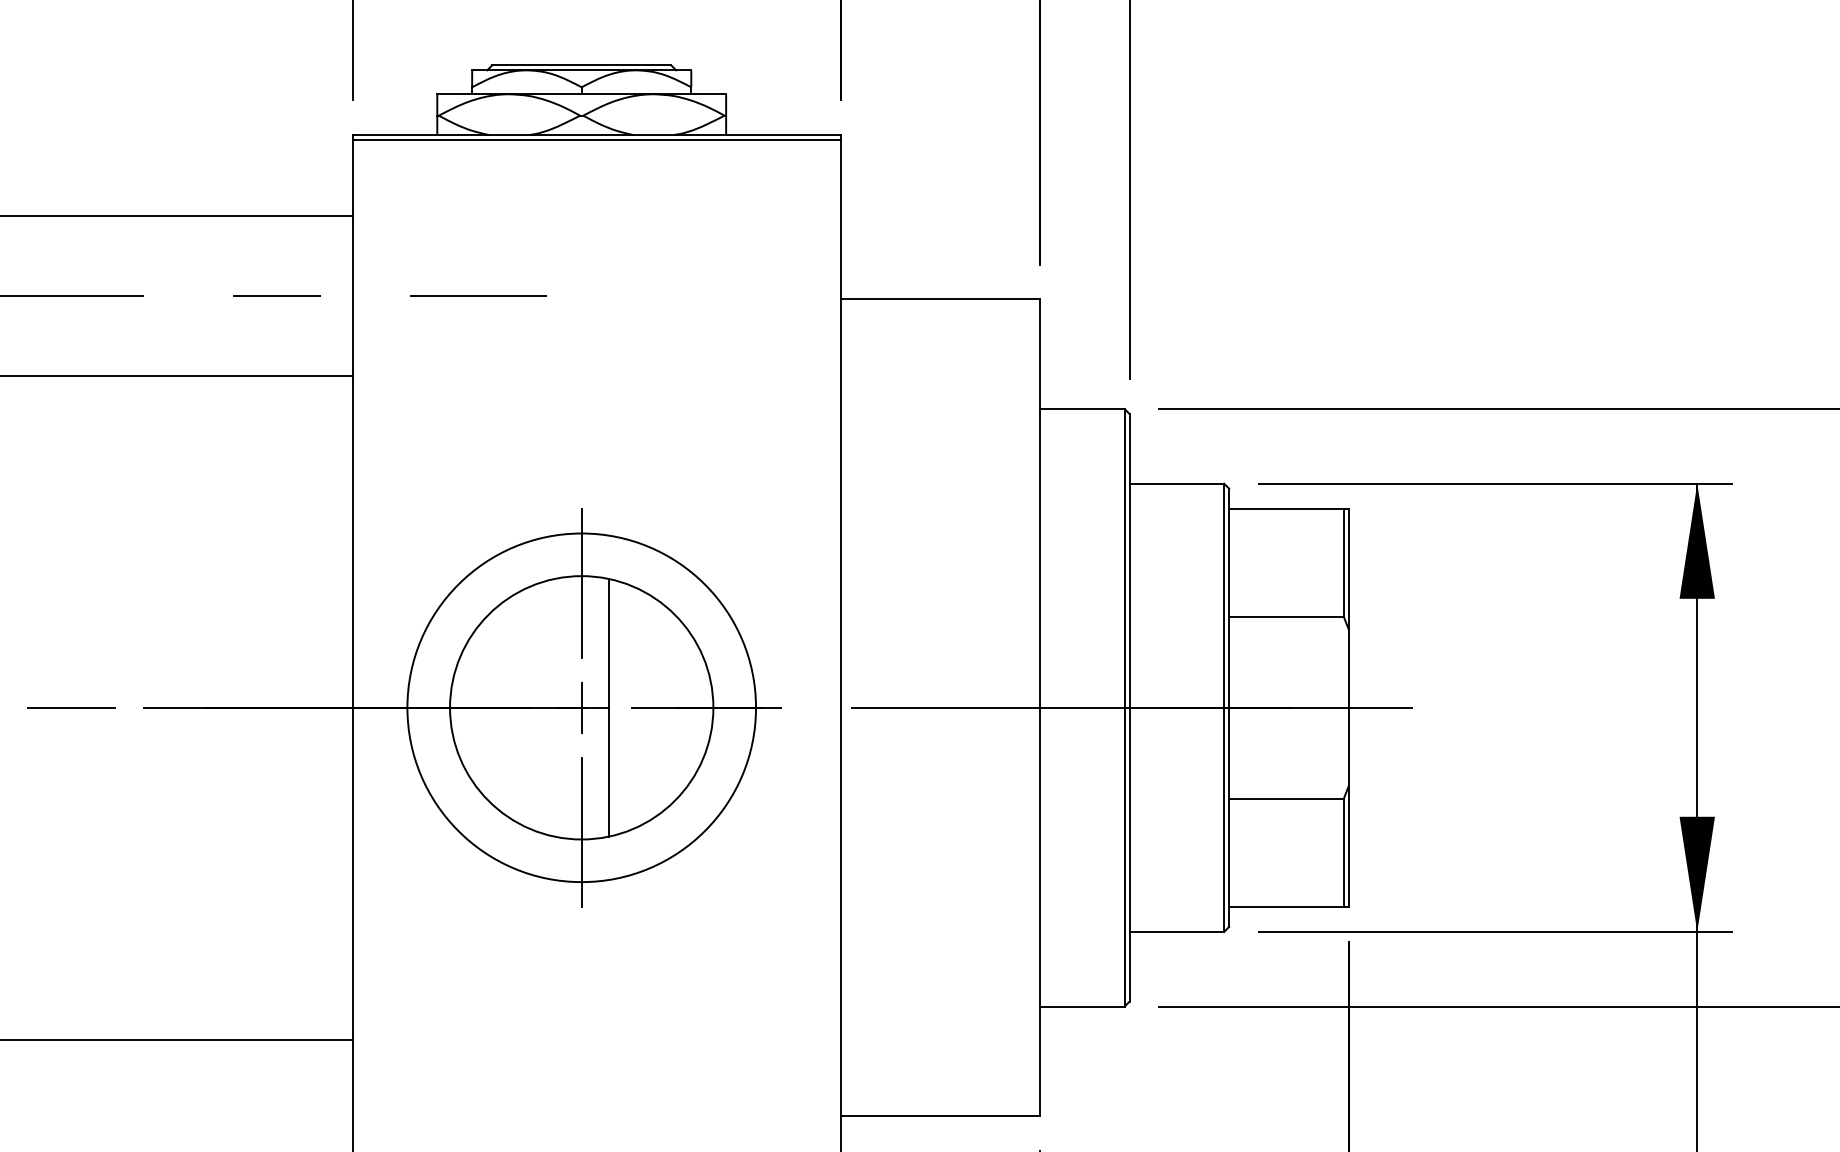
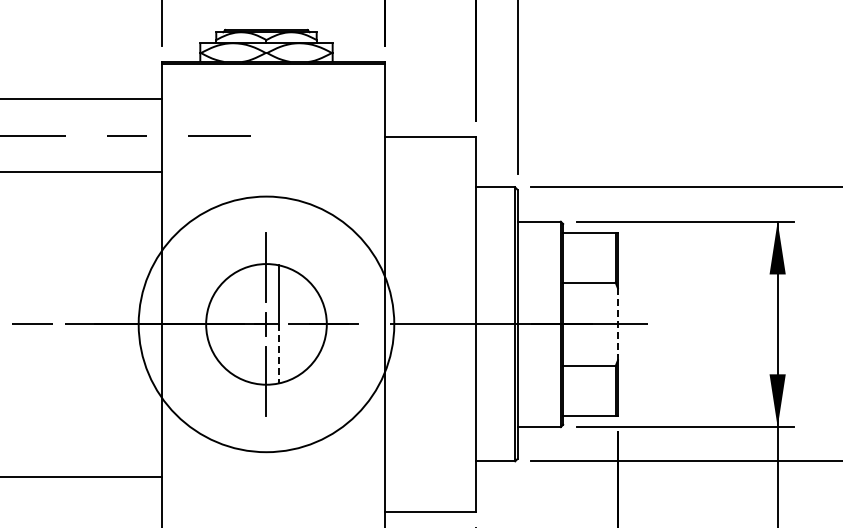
circle: (581, 708) -> (266, 324), size x1.6
line: (1347, 708) -> (617, 324), solid -> dashed
line: (607, 771) -> (278, 353), solid -> dashed

